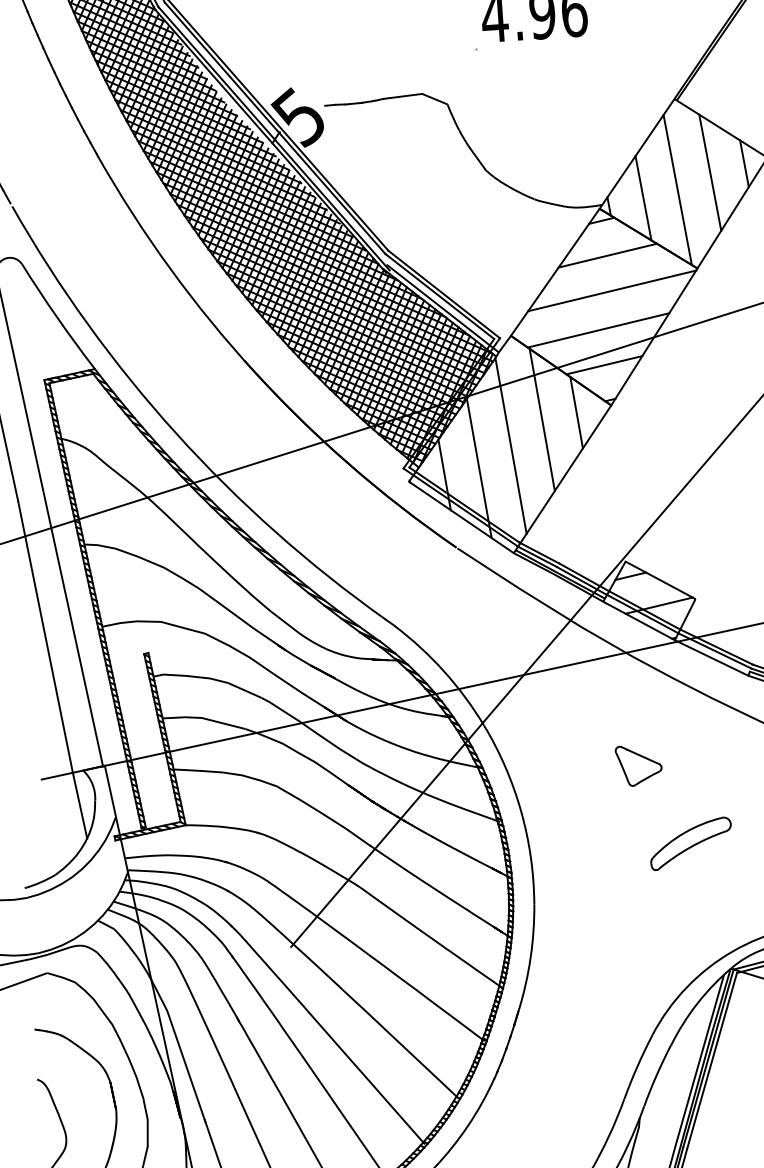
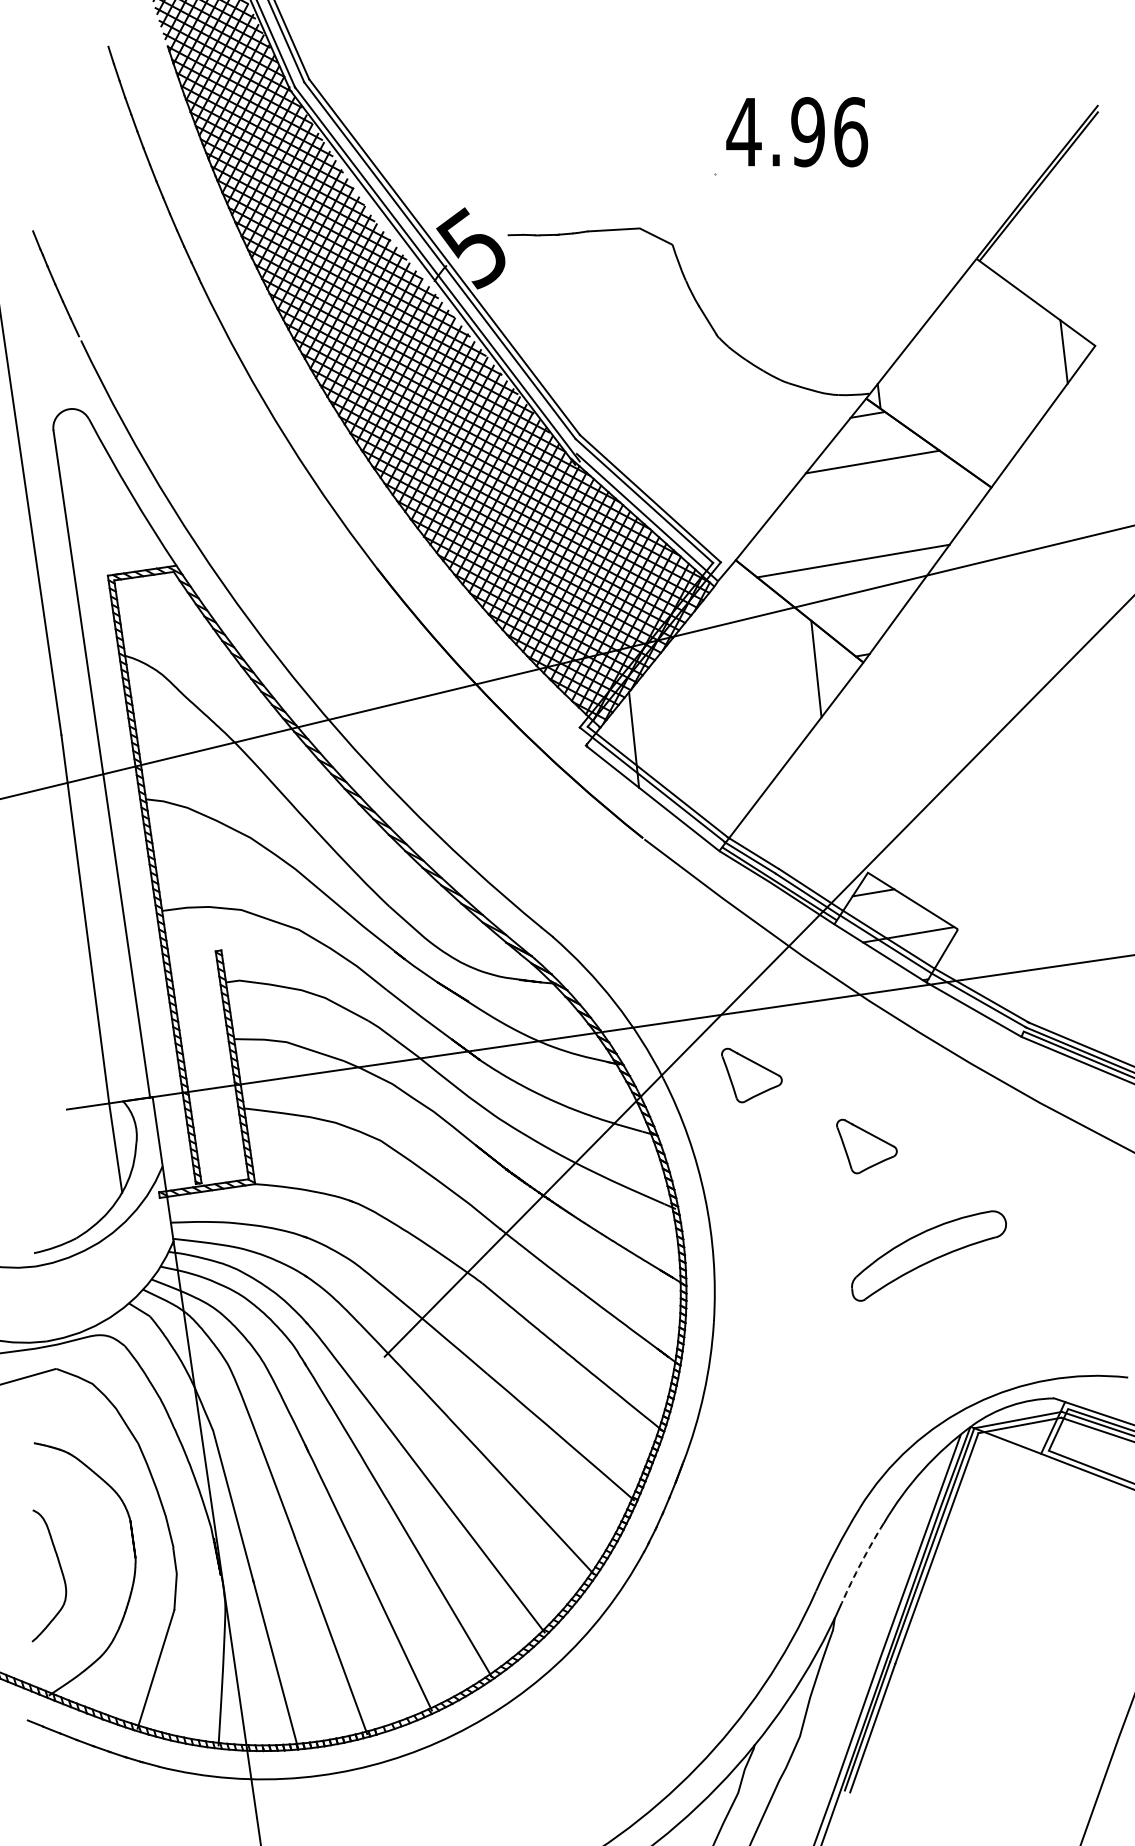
line: (710, 172) -> (1017, 360), removed
line: (677, 189) -> (972, 380), removed
line: (643, 198) -> (925, 388), removed
line: (612, 290) -> (875, 509), removed
line: (604, 364) -> (857, 607), removed
line: (542, 419) -> (769, 675), removed
line: (510, 446) -> (725, 707), removed
line: (479, 468) -> (681, 734), removed
part: (549, 718) -> (751, 1075), added
part: (690, 844) -> (928, 1256), size x1.4
arc: (656, 1075) -> (861, 1562), solid -> dashed

